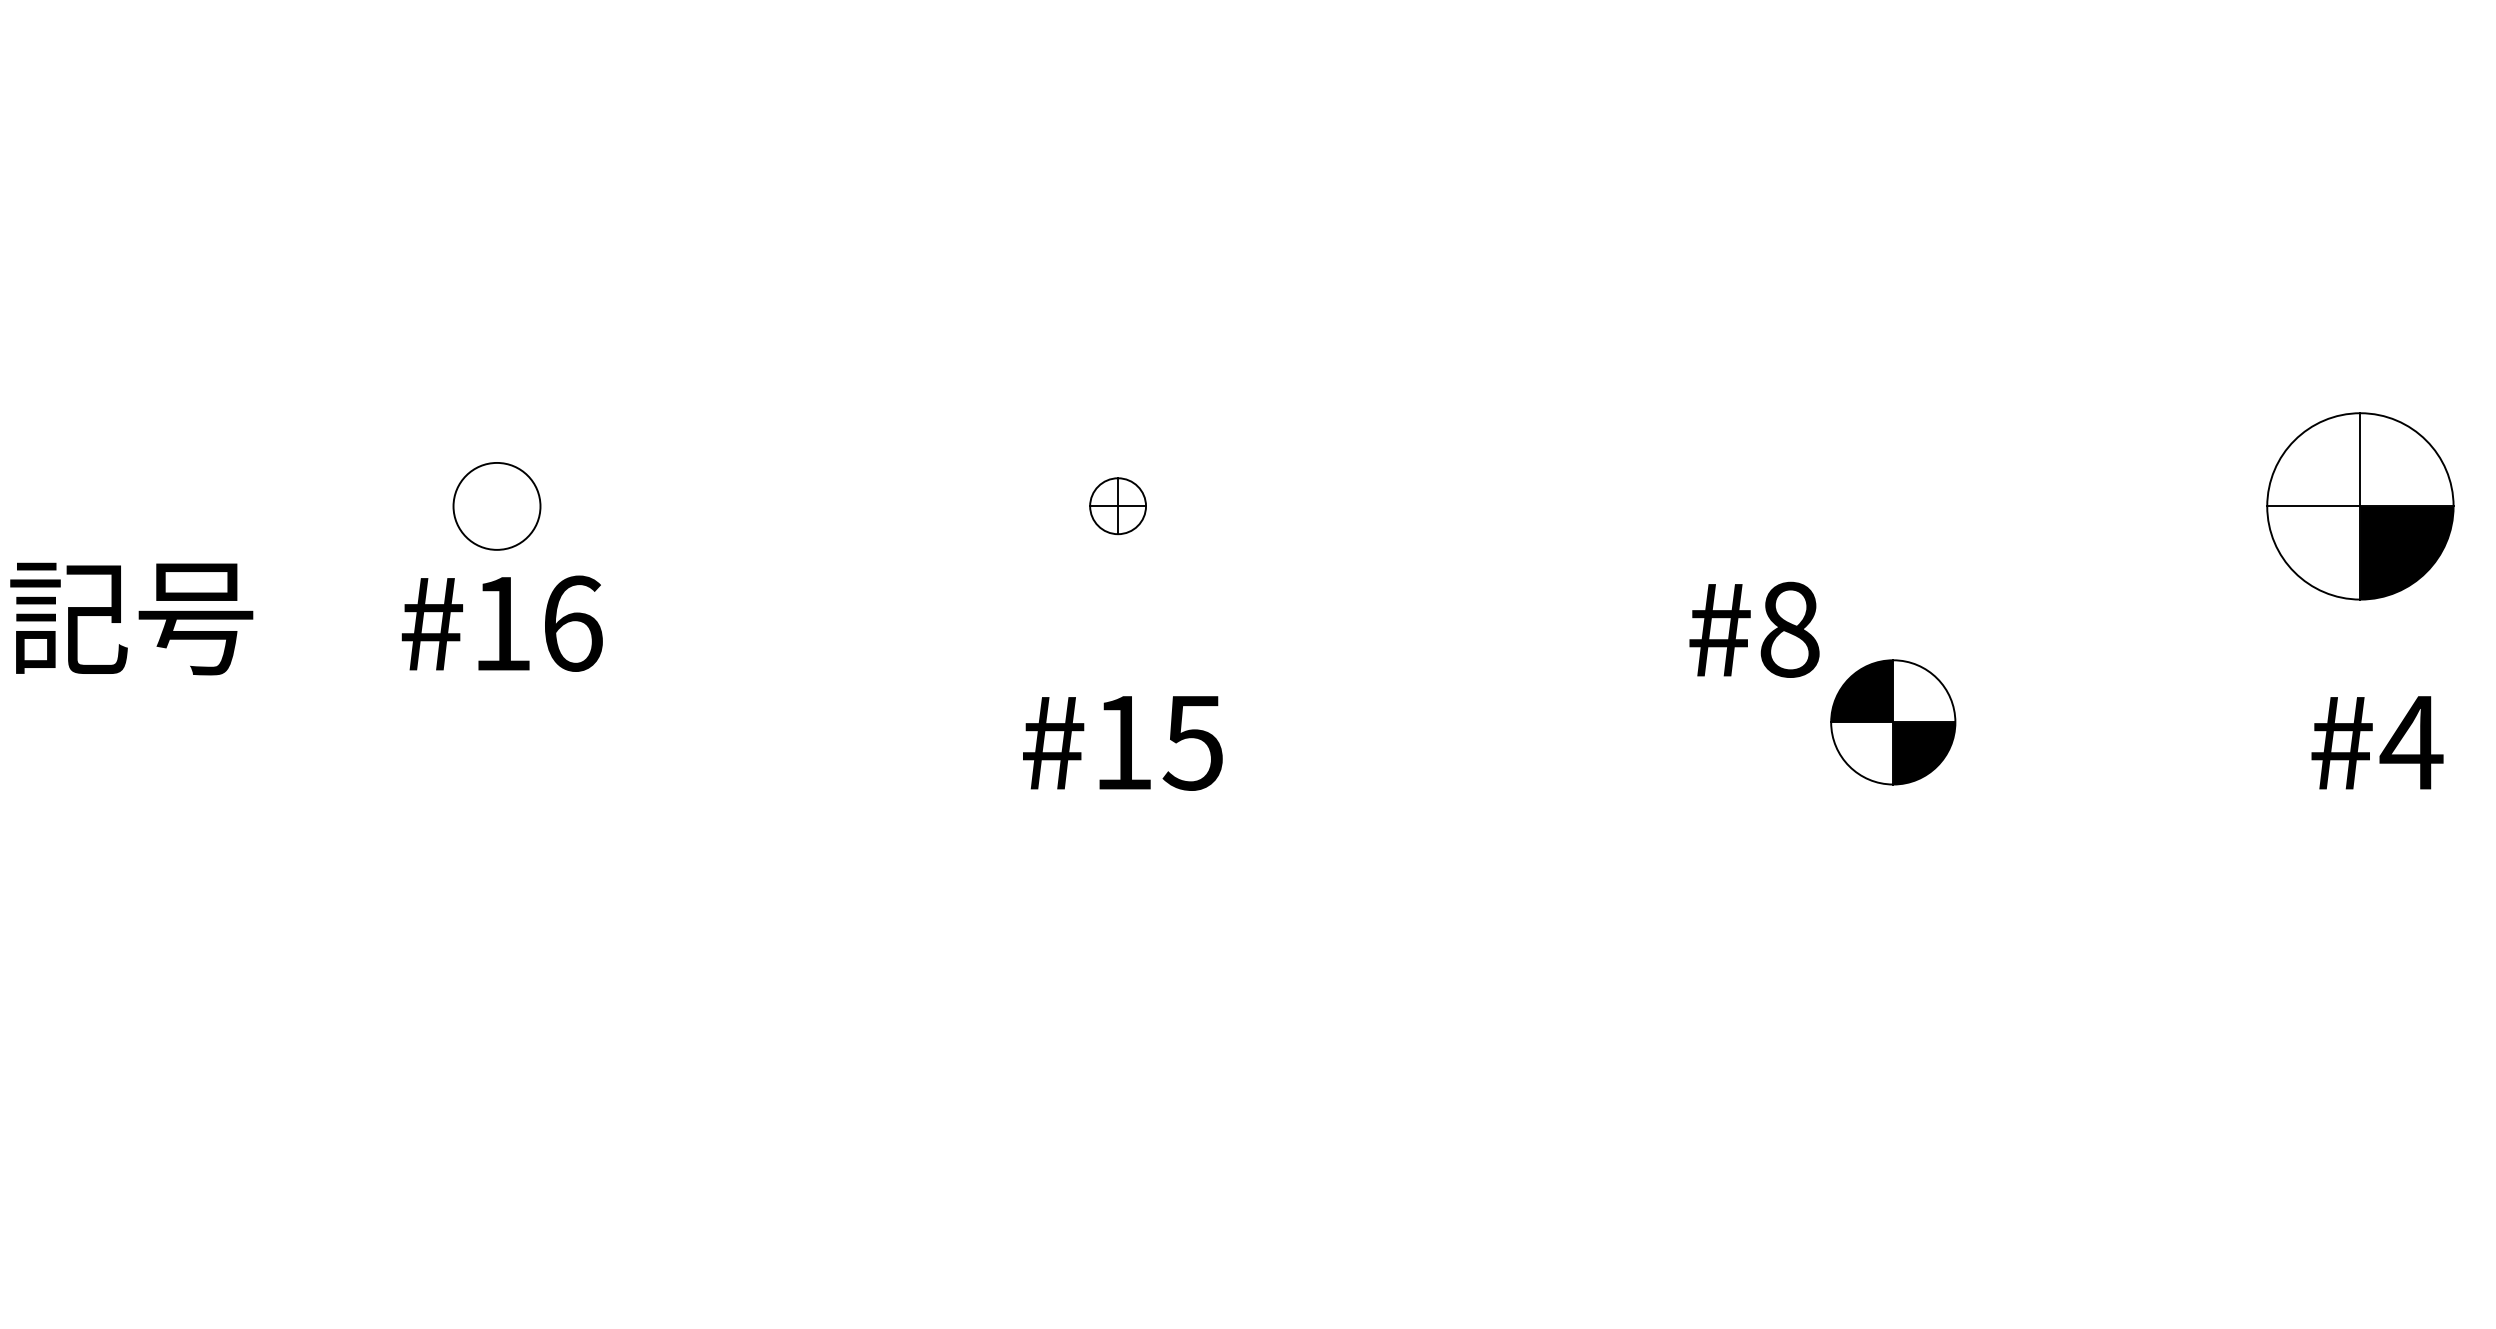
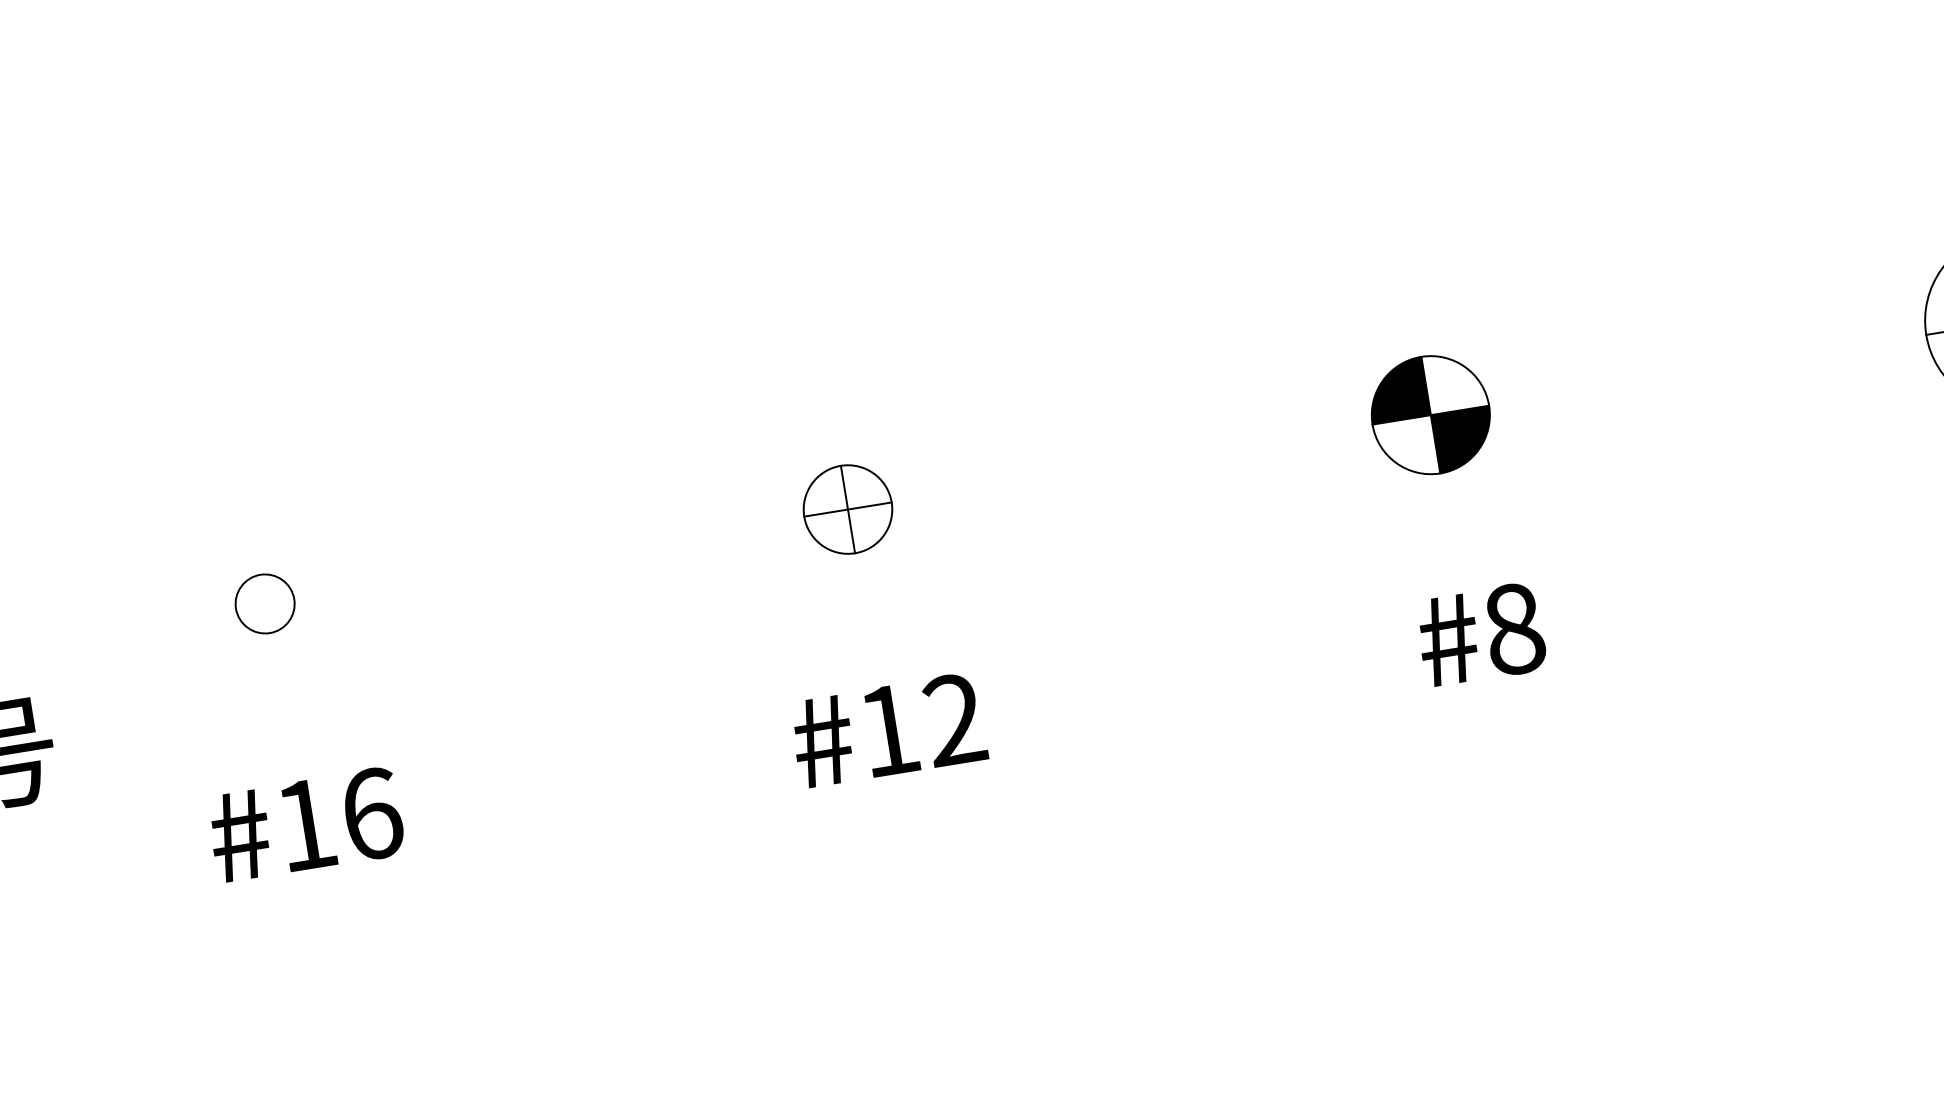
part: (1117, 505) -> (847, 508), size x1.67
circle: (496, 506) -> (264, 604), size x0.71
text: (501, 623) -> (305, 824), moved
text: (1754, 629) -> (1481, 634), moved
part: (1893, 722) -> (1431, 415), moved
text: (1192, 742) -> (953, 719), #15 -> #12

